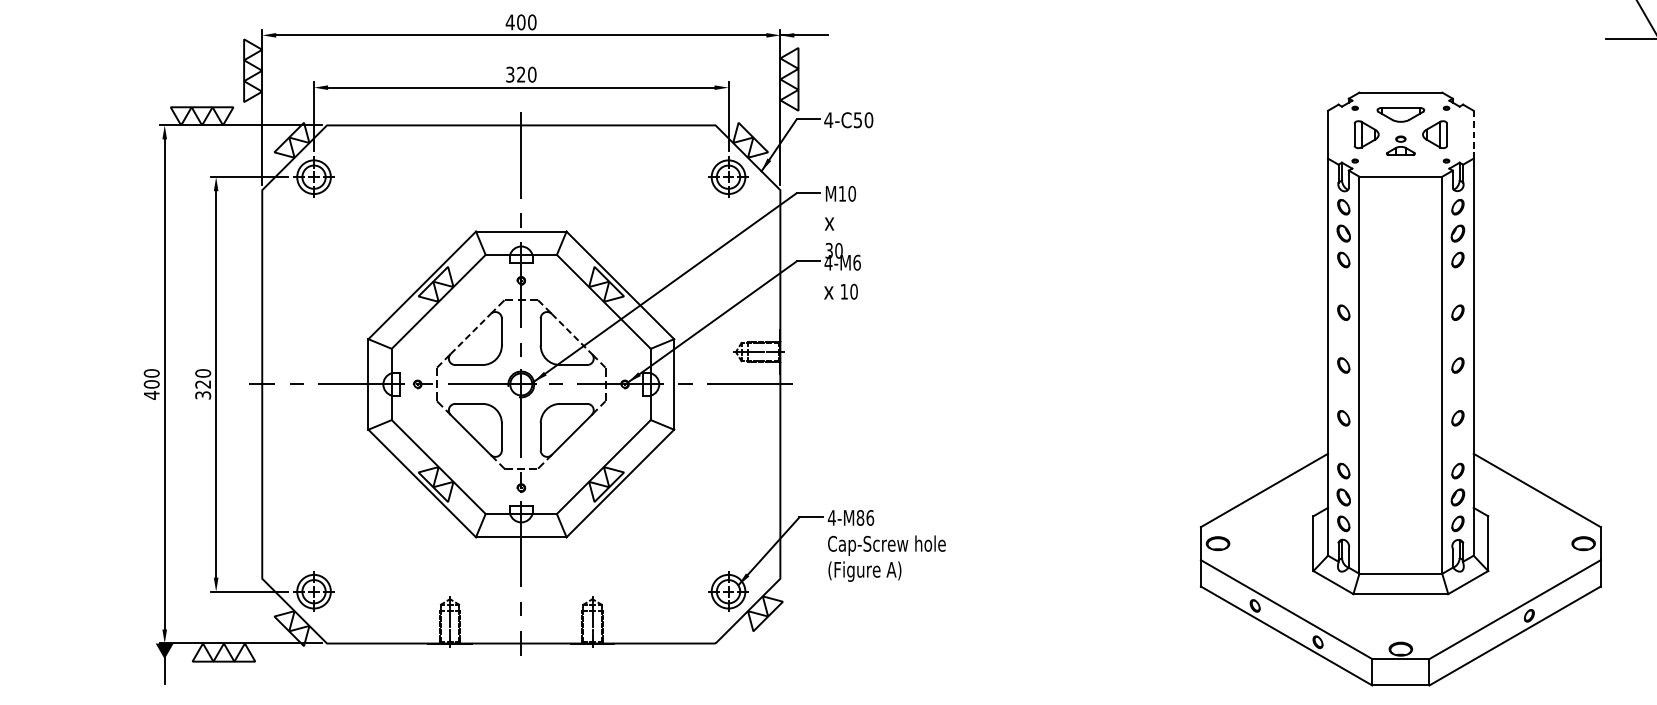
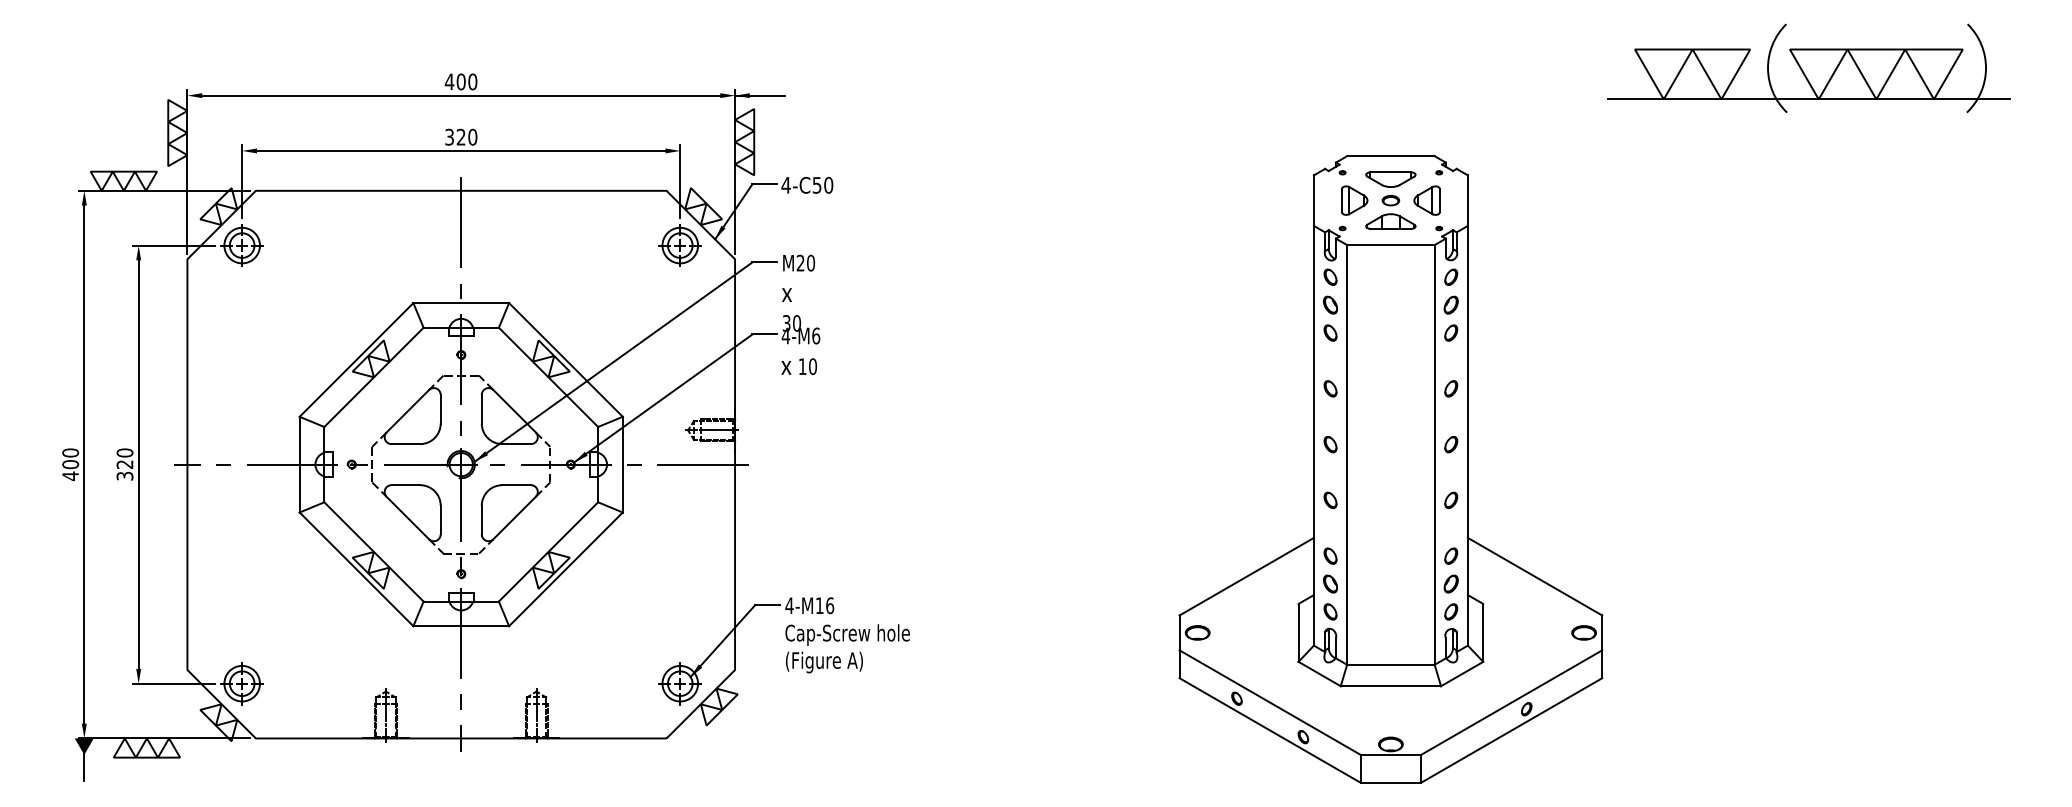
line: (1473, 135) -> (1467, 201), dashed -> solid
part: (1400, 145) -> (1390, 212), size x1.67
text: (842, 193) -> (800, 262), M10 -> M20
line: (470, 334) -> (407, 411), dashed -> solid
line: (571, 334) -> (514, 411), dashed -> solid
text: (860, 517) -> (819, 605), 4-M86 -> 4-M16

